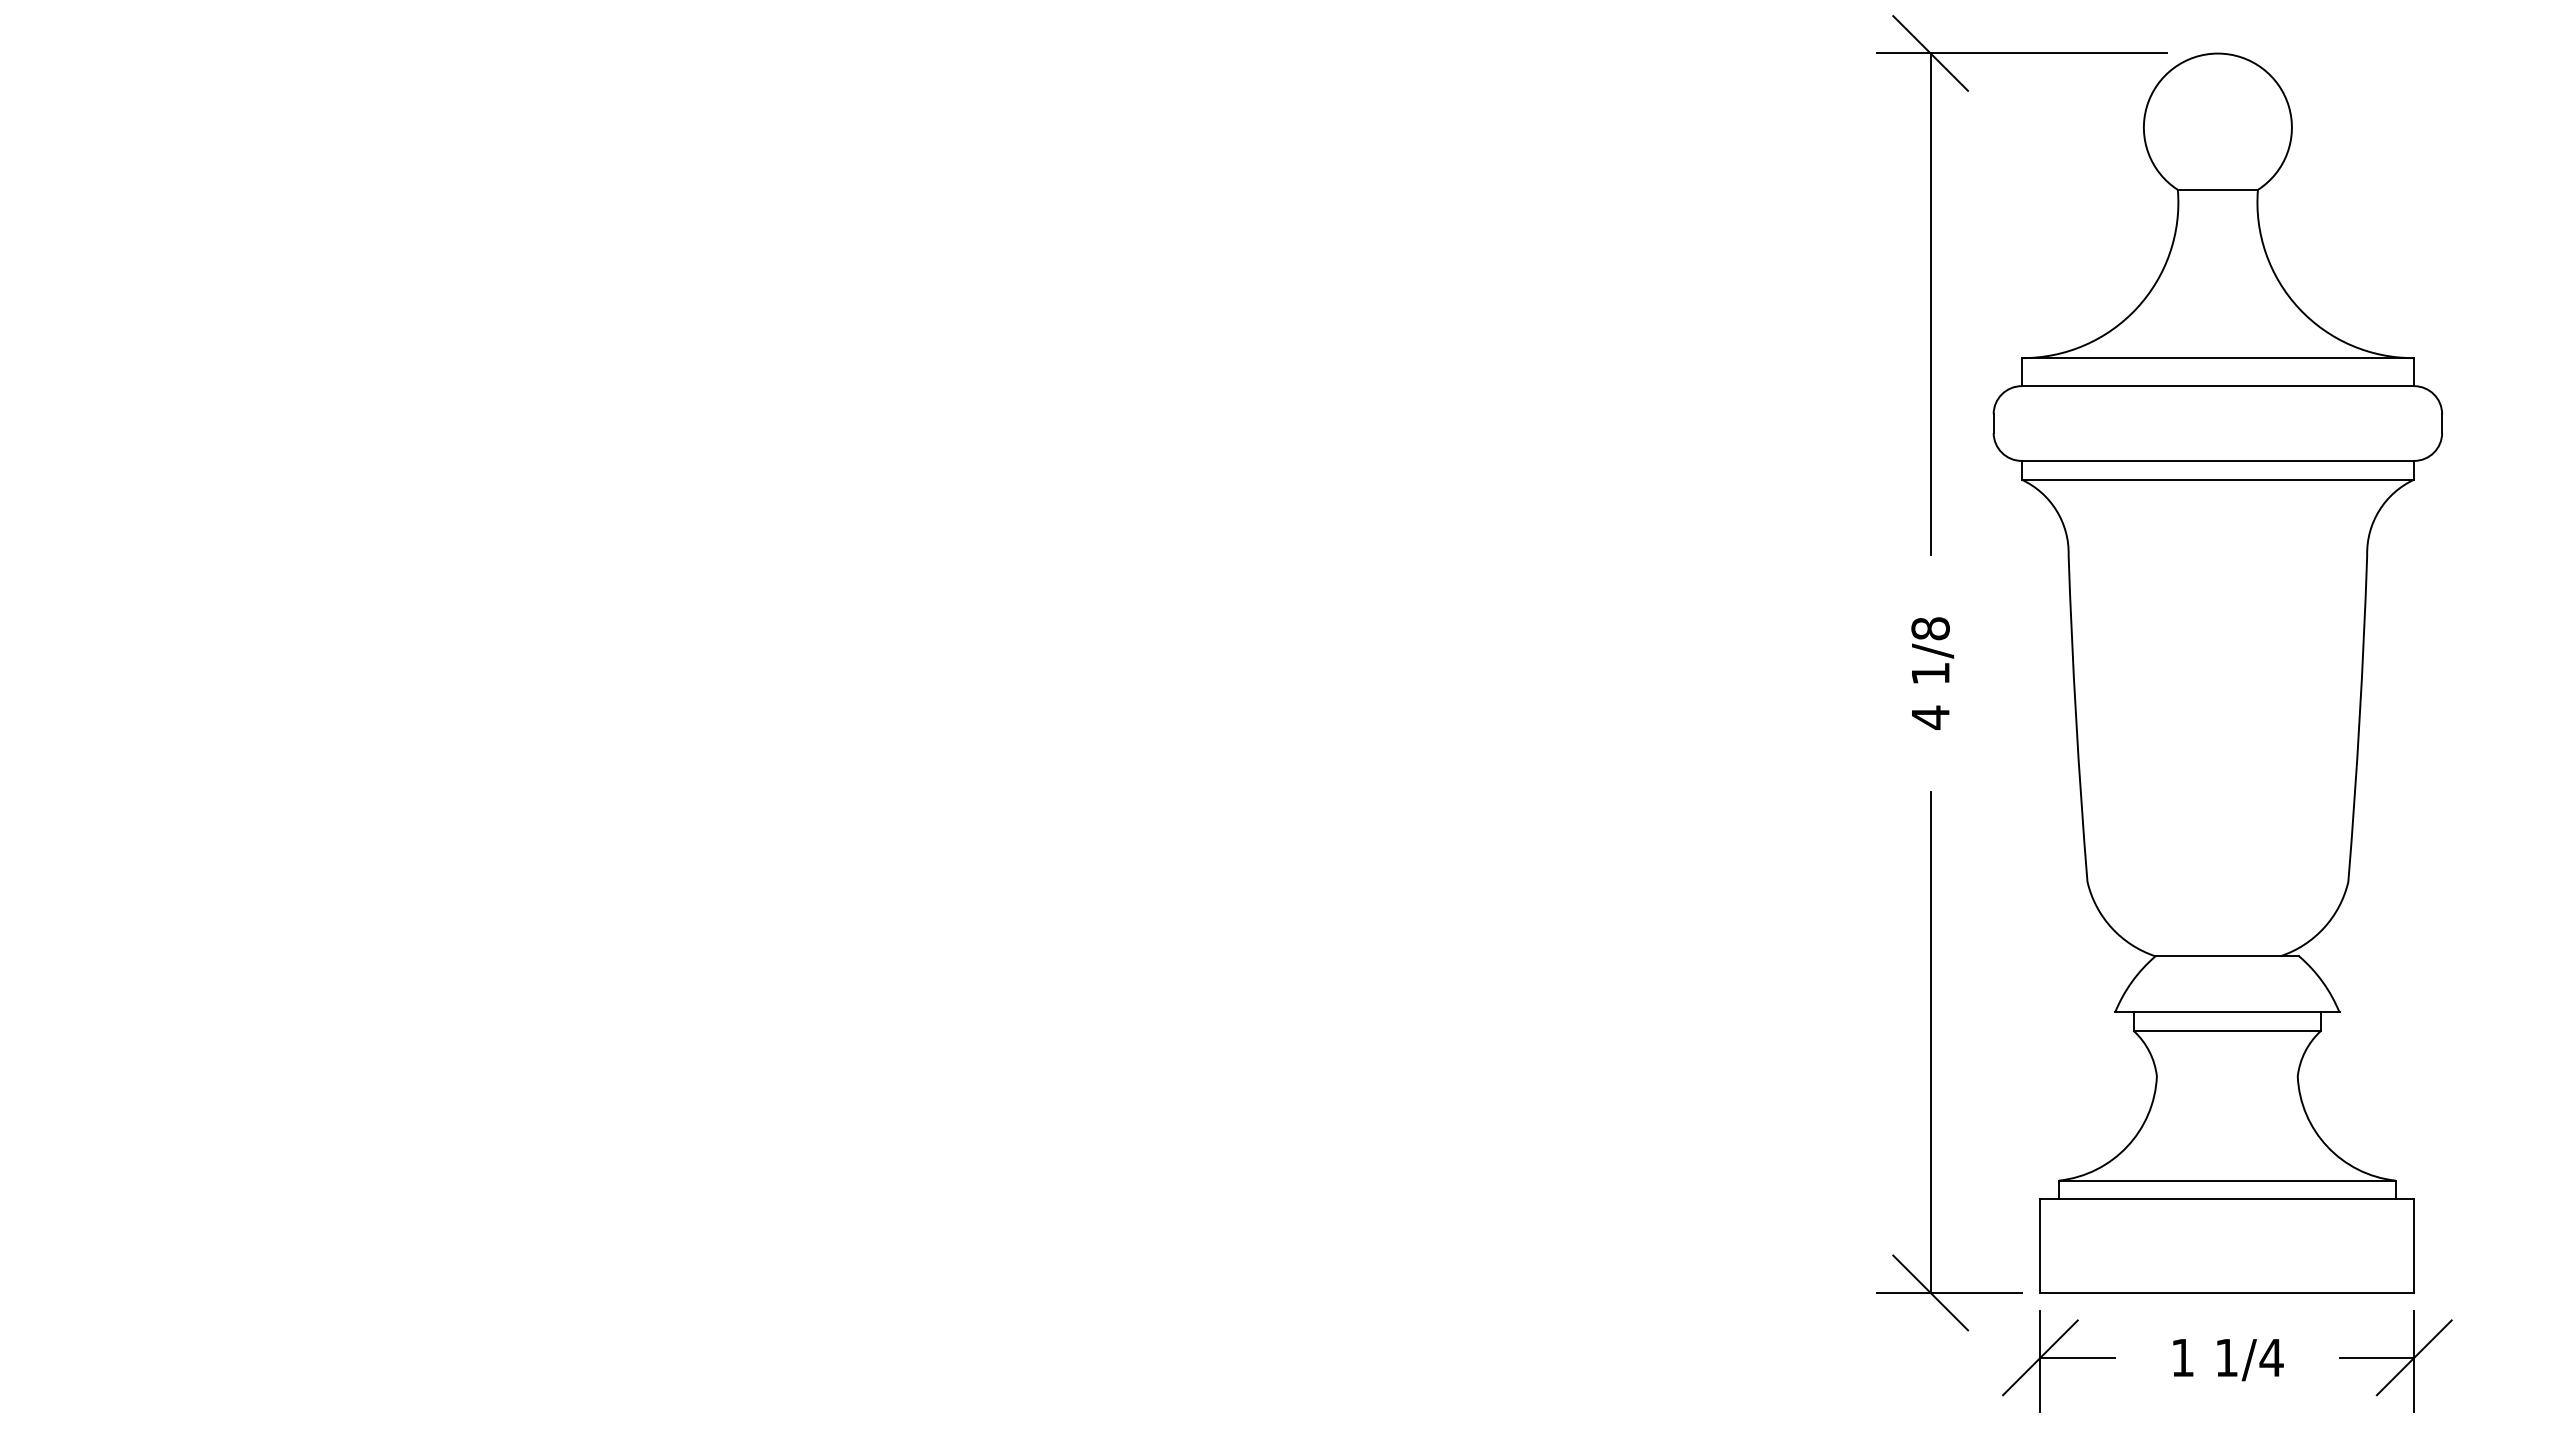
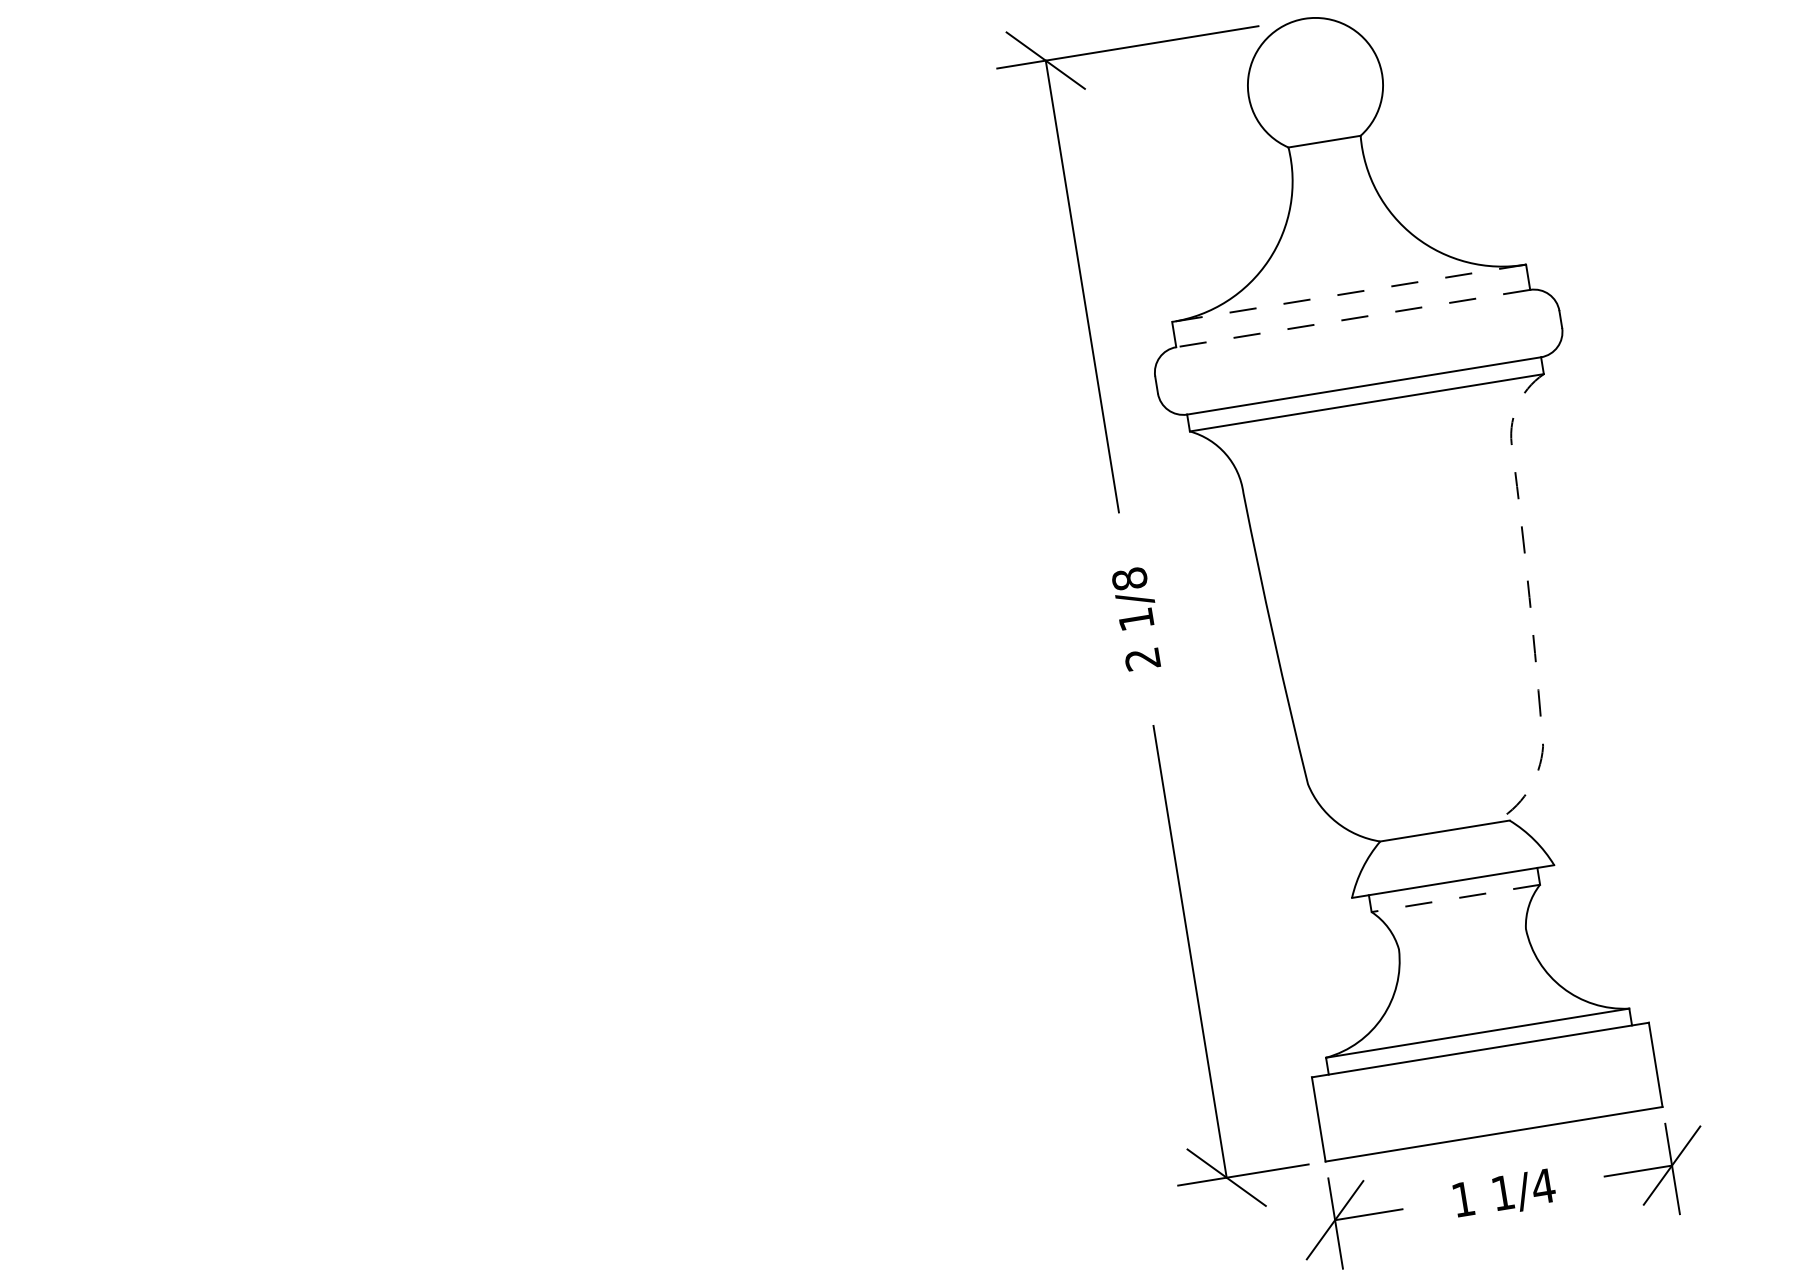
line: (2217, 358) -> (1348, 293), solid -> dashed
line: (2217, 386) -> (1352, 318), solid -> dashed
text: (1930, 717) -> (1142, 659), 4 -> 2
line: (2359, 725) -> (1530, 603), solid -> dashed
line: (2226, 1031) -> (1455, 898), solid -> dashed

